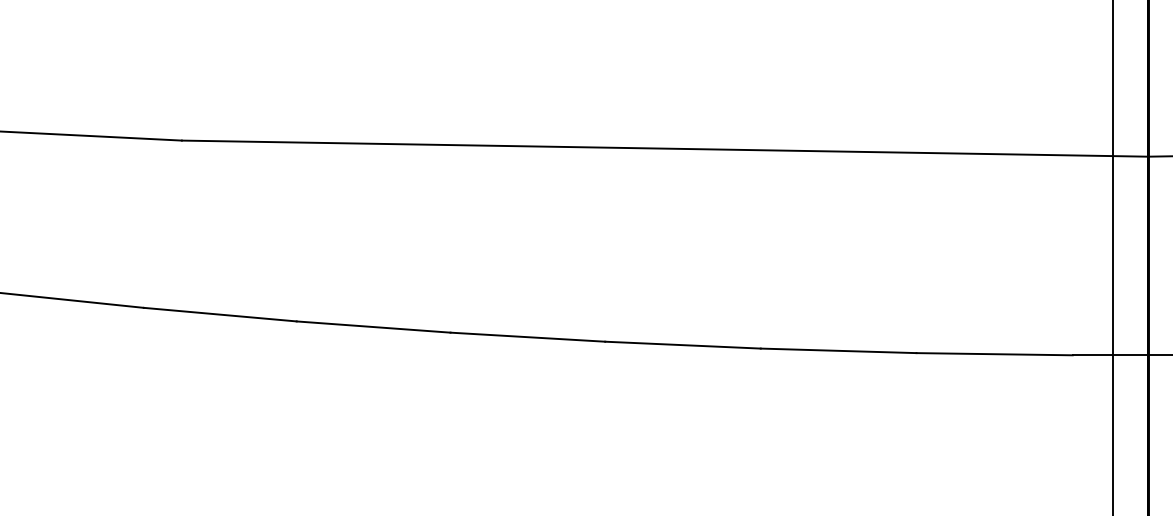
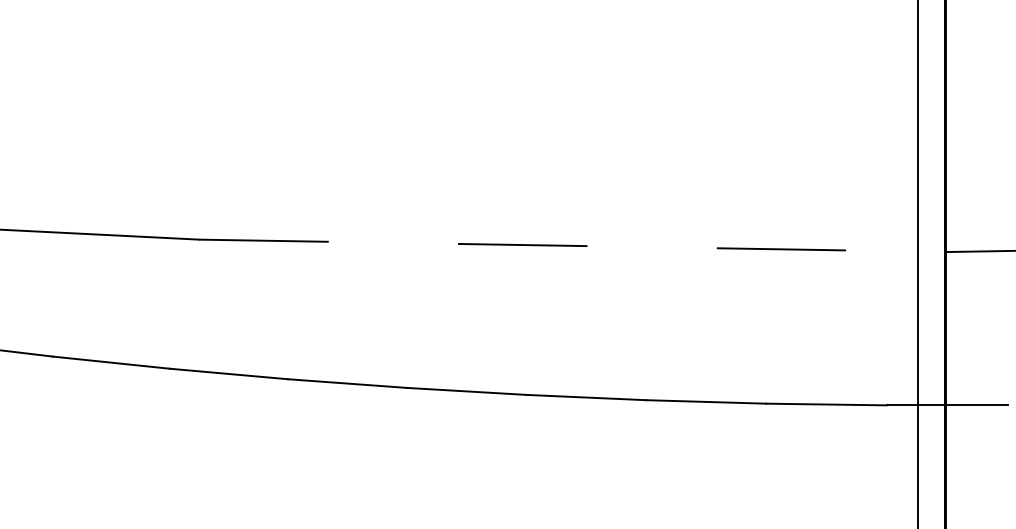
line: (665, 148) -> (572, 245), solid -> dashed

